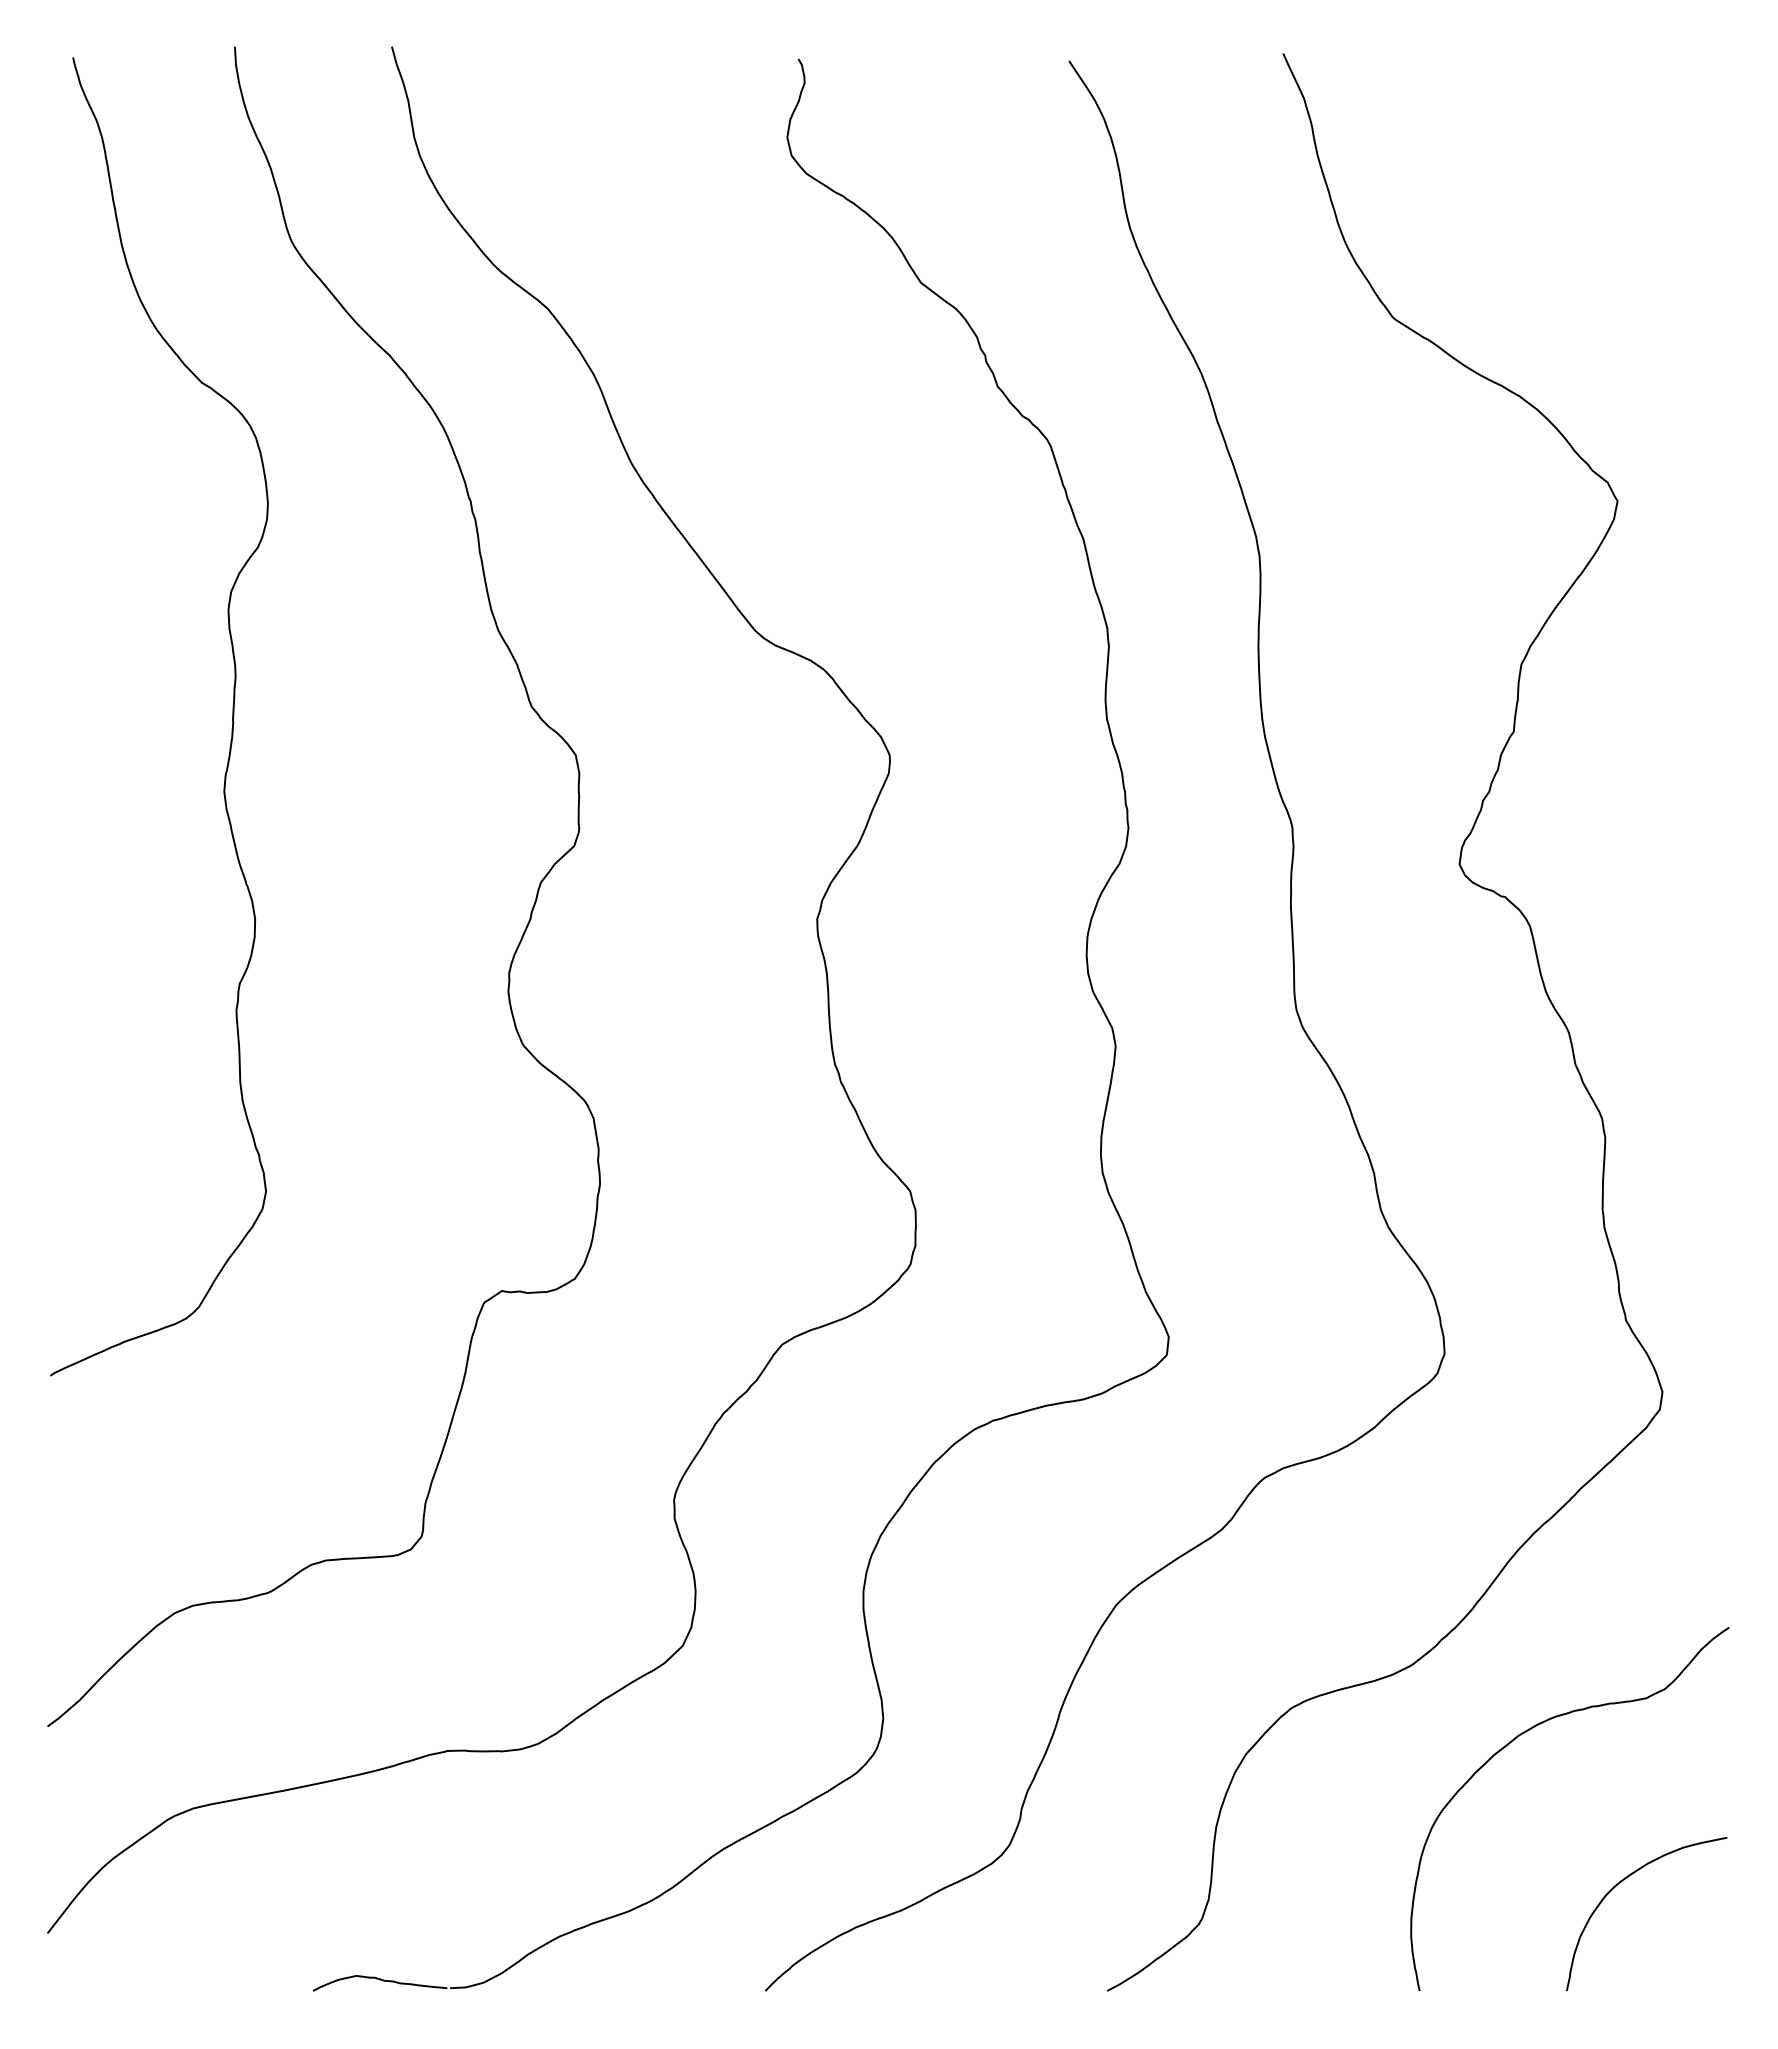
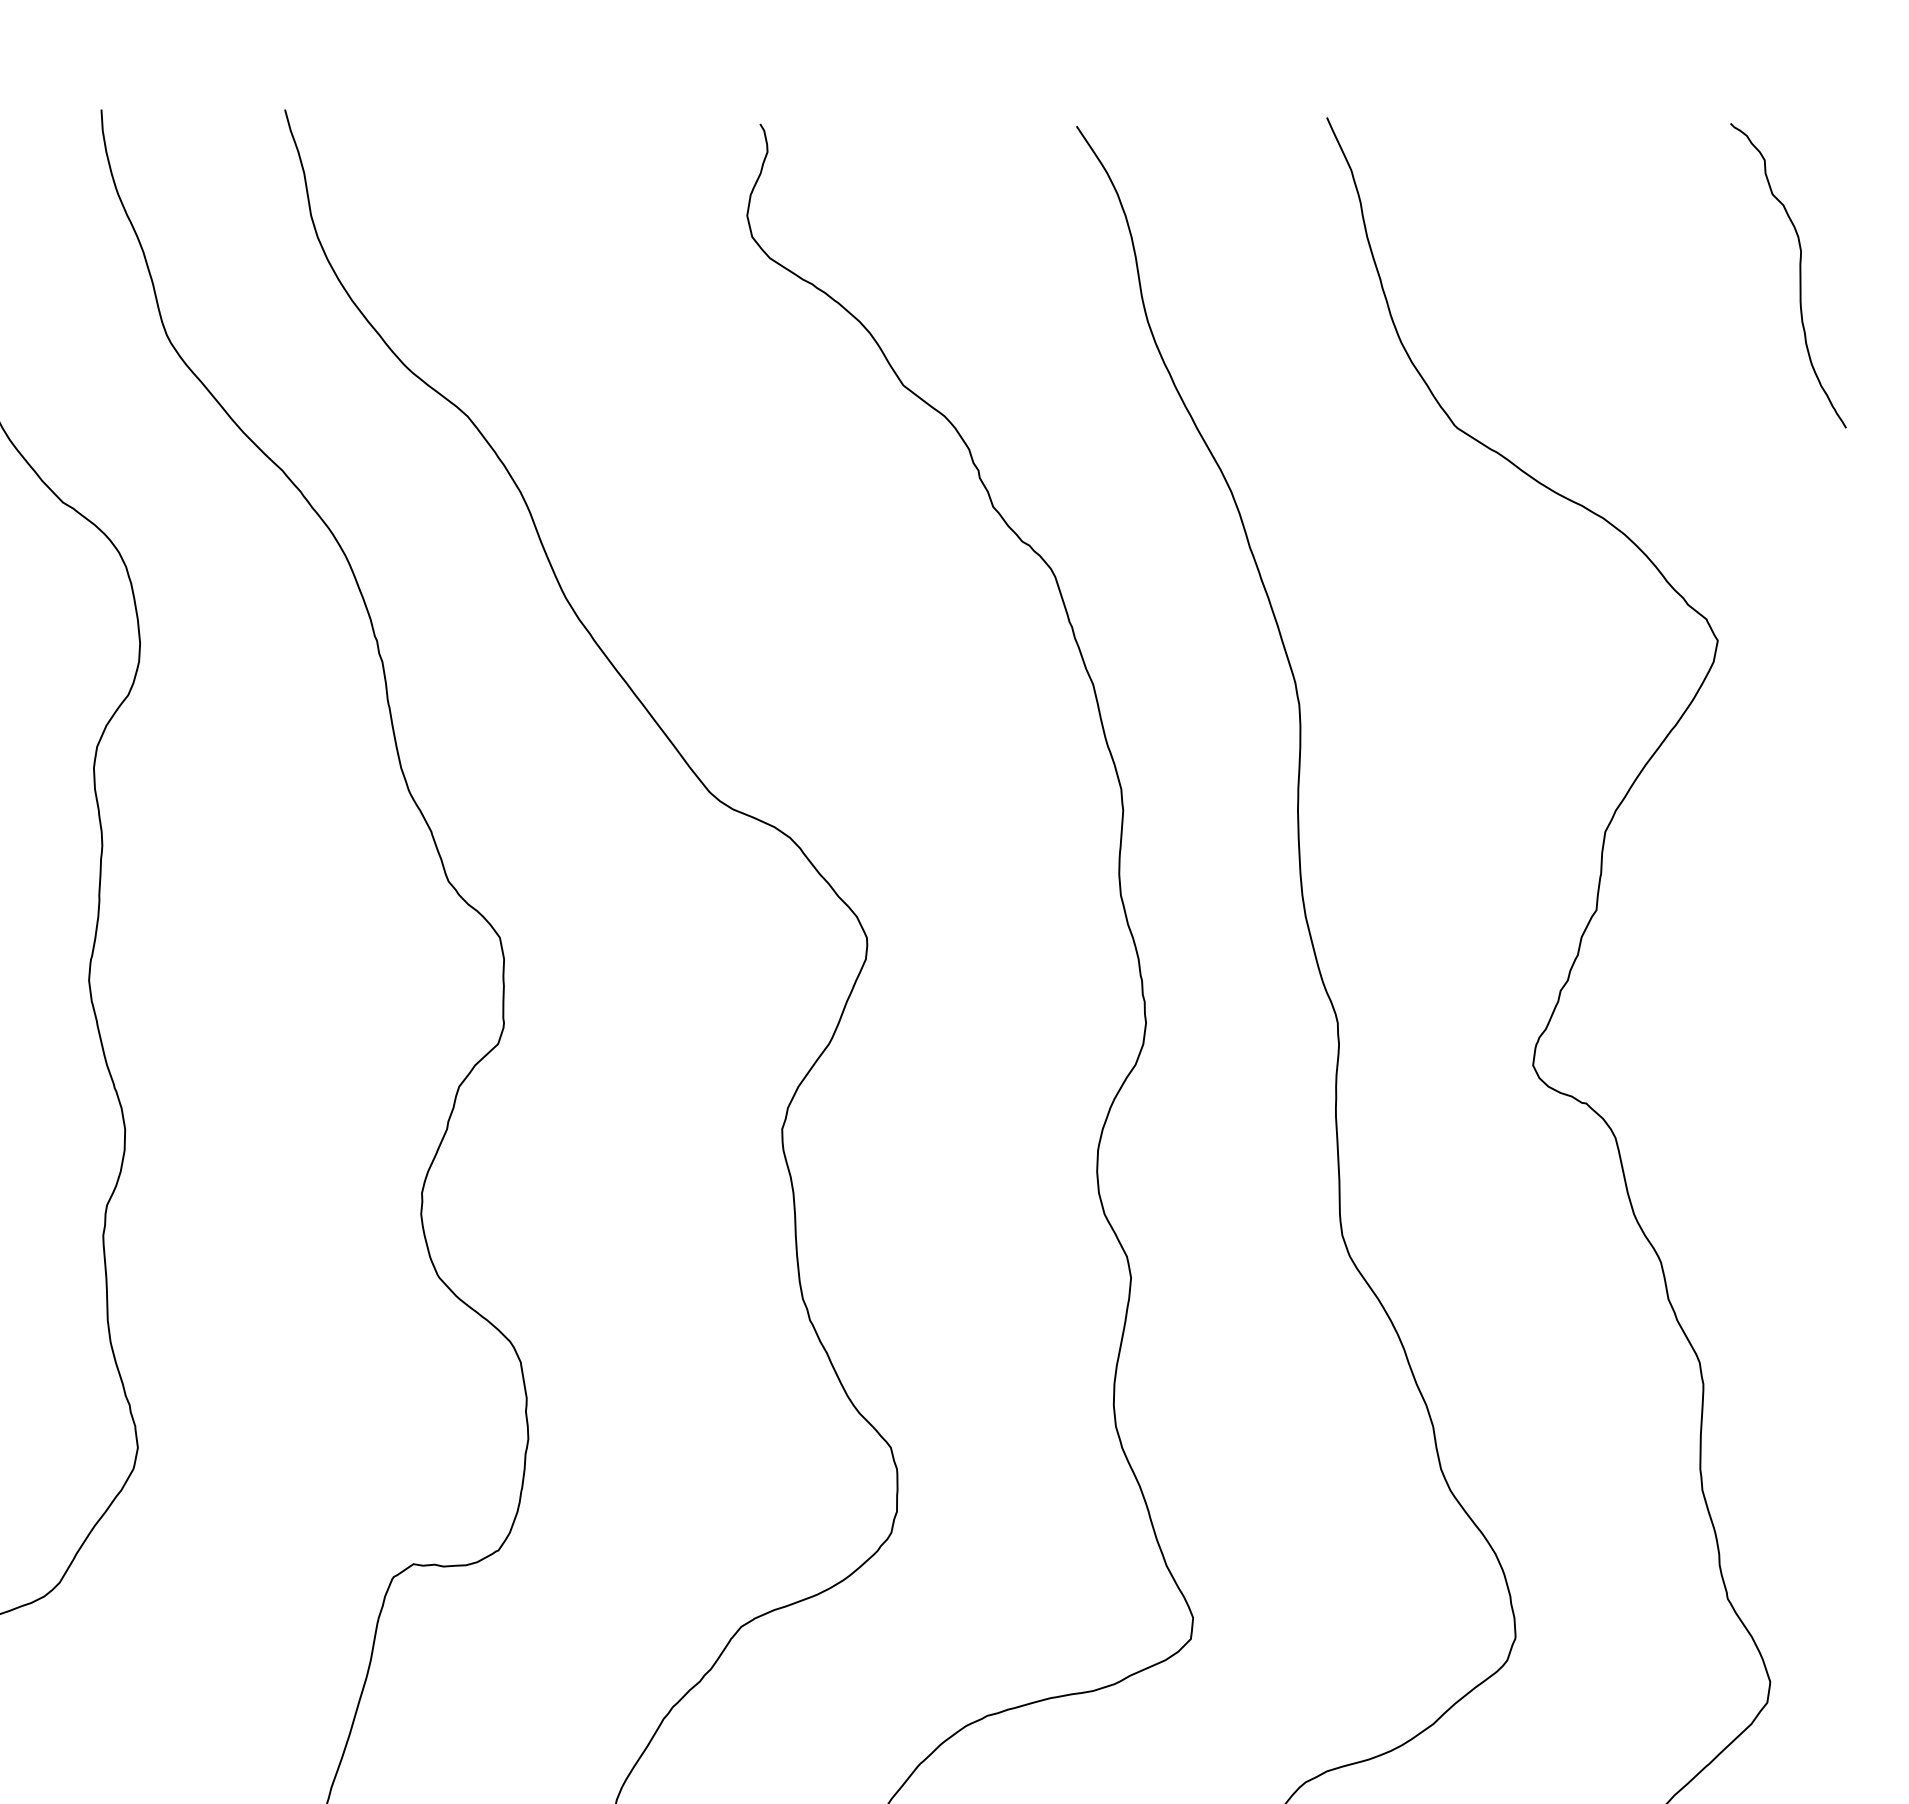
curve: (1687, 188) -> (1799, 275), added

